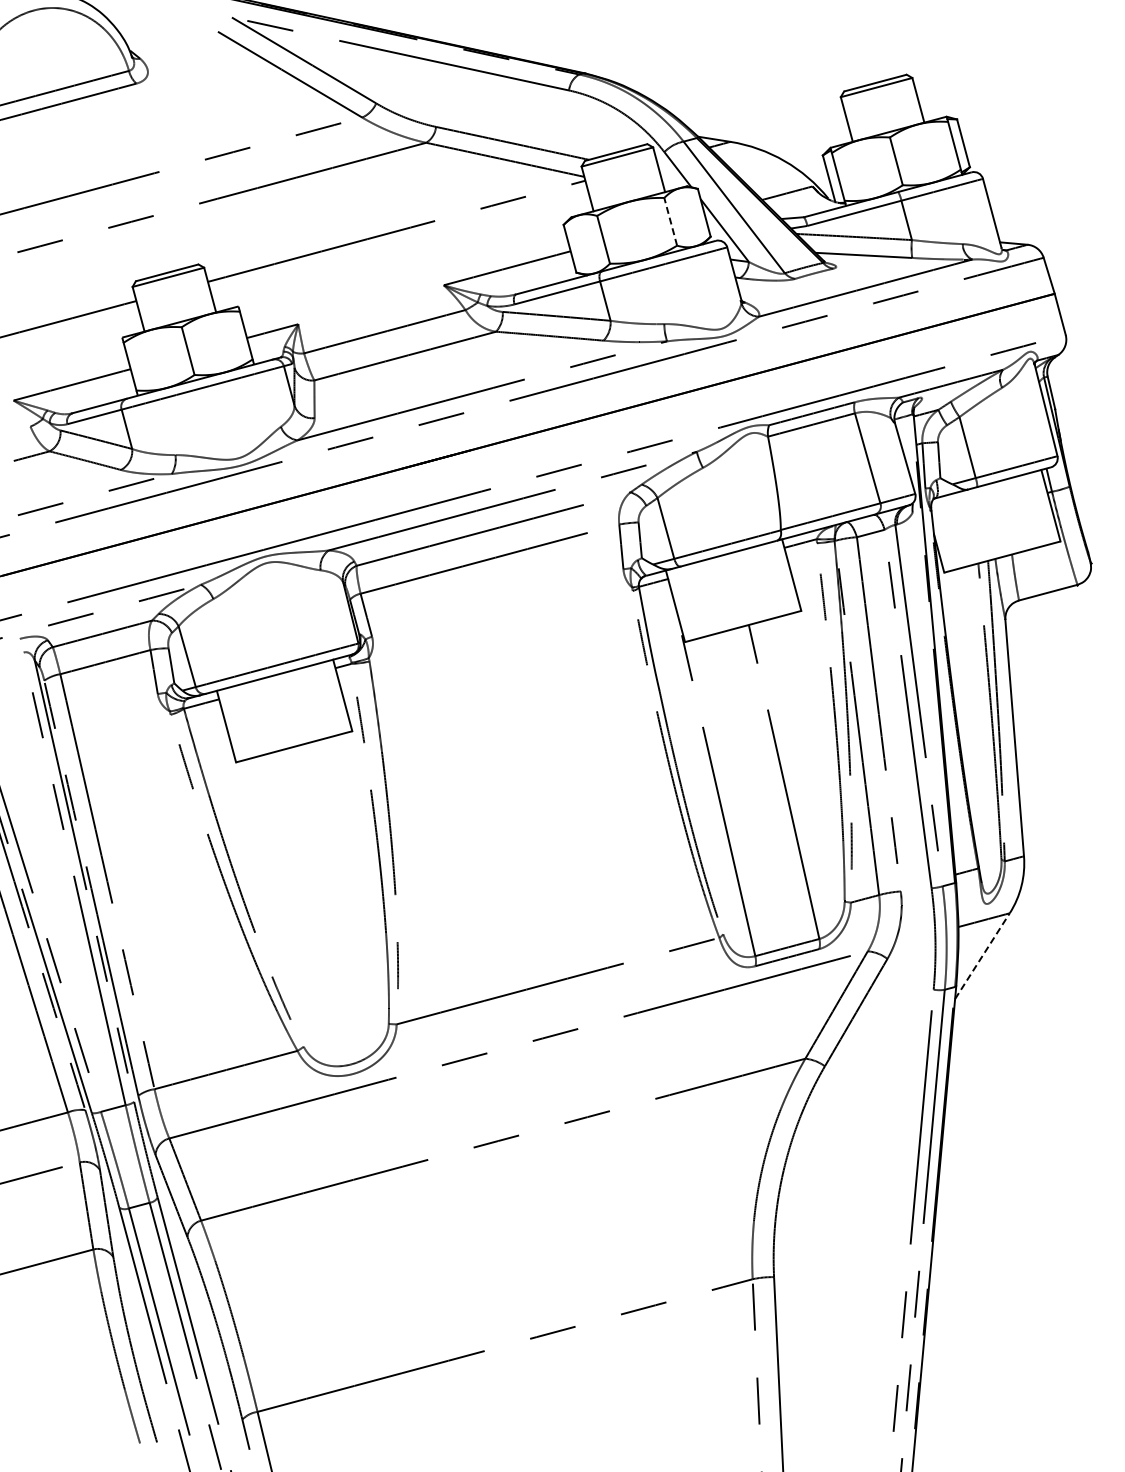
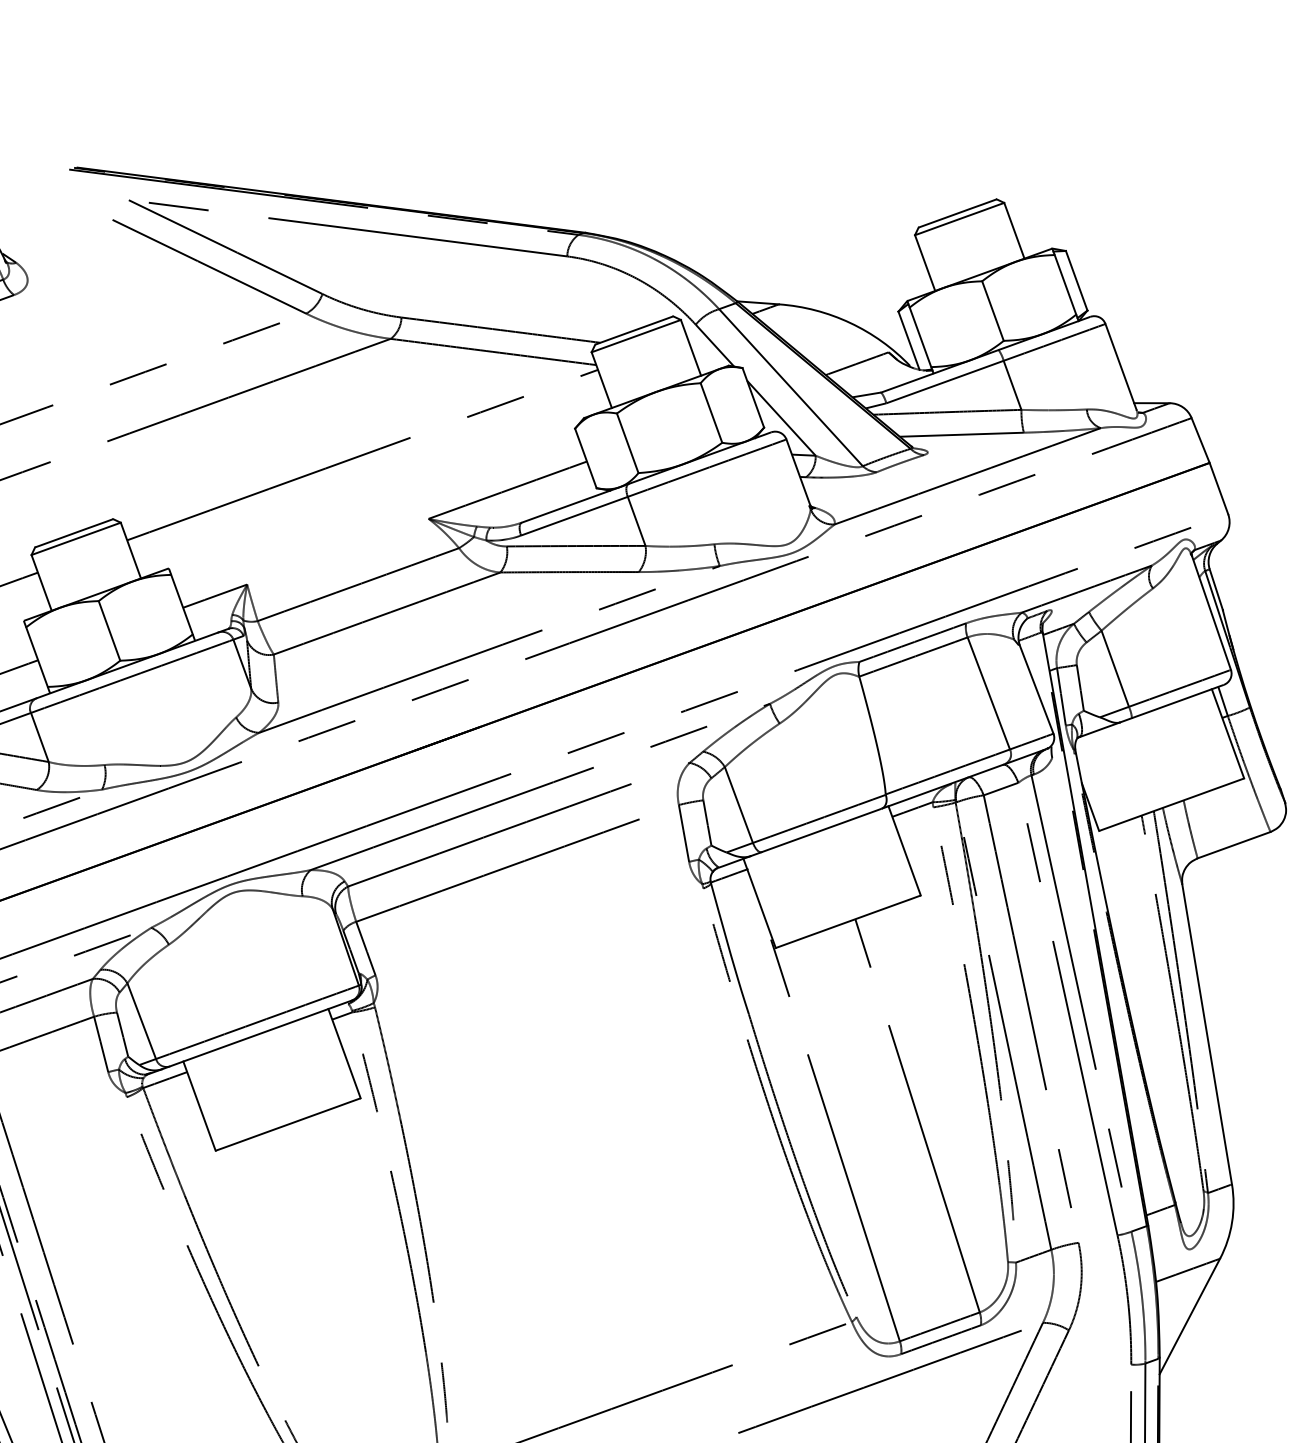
line: (670, 221) -> (711, 412), dashed -> solid
line: (982, 956) -> (1189, 1316), dashed -> solid

